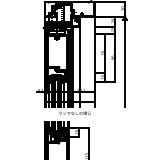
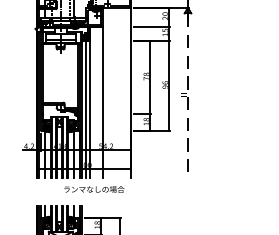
line: (124, 63) -> (187, 95), solid -> dashed

